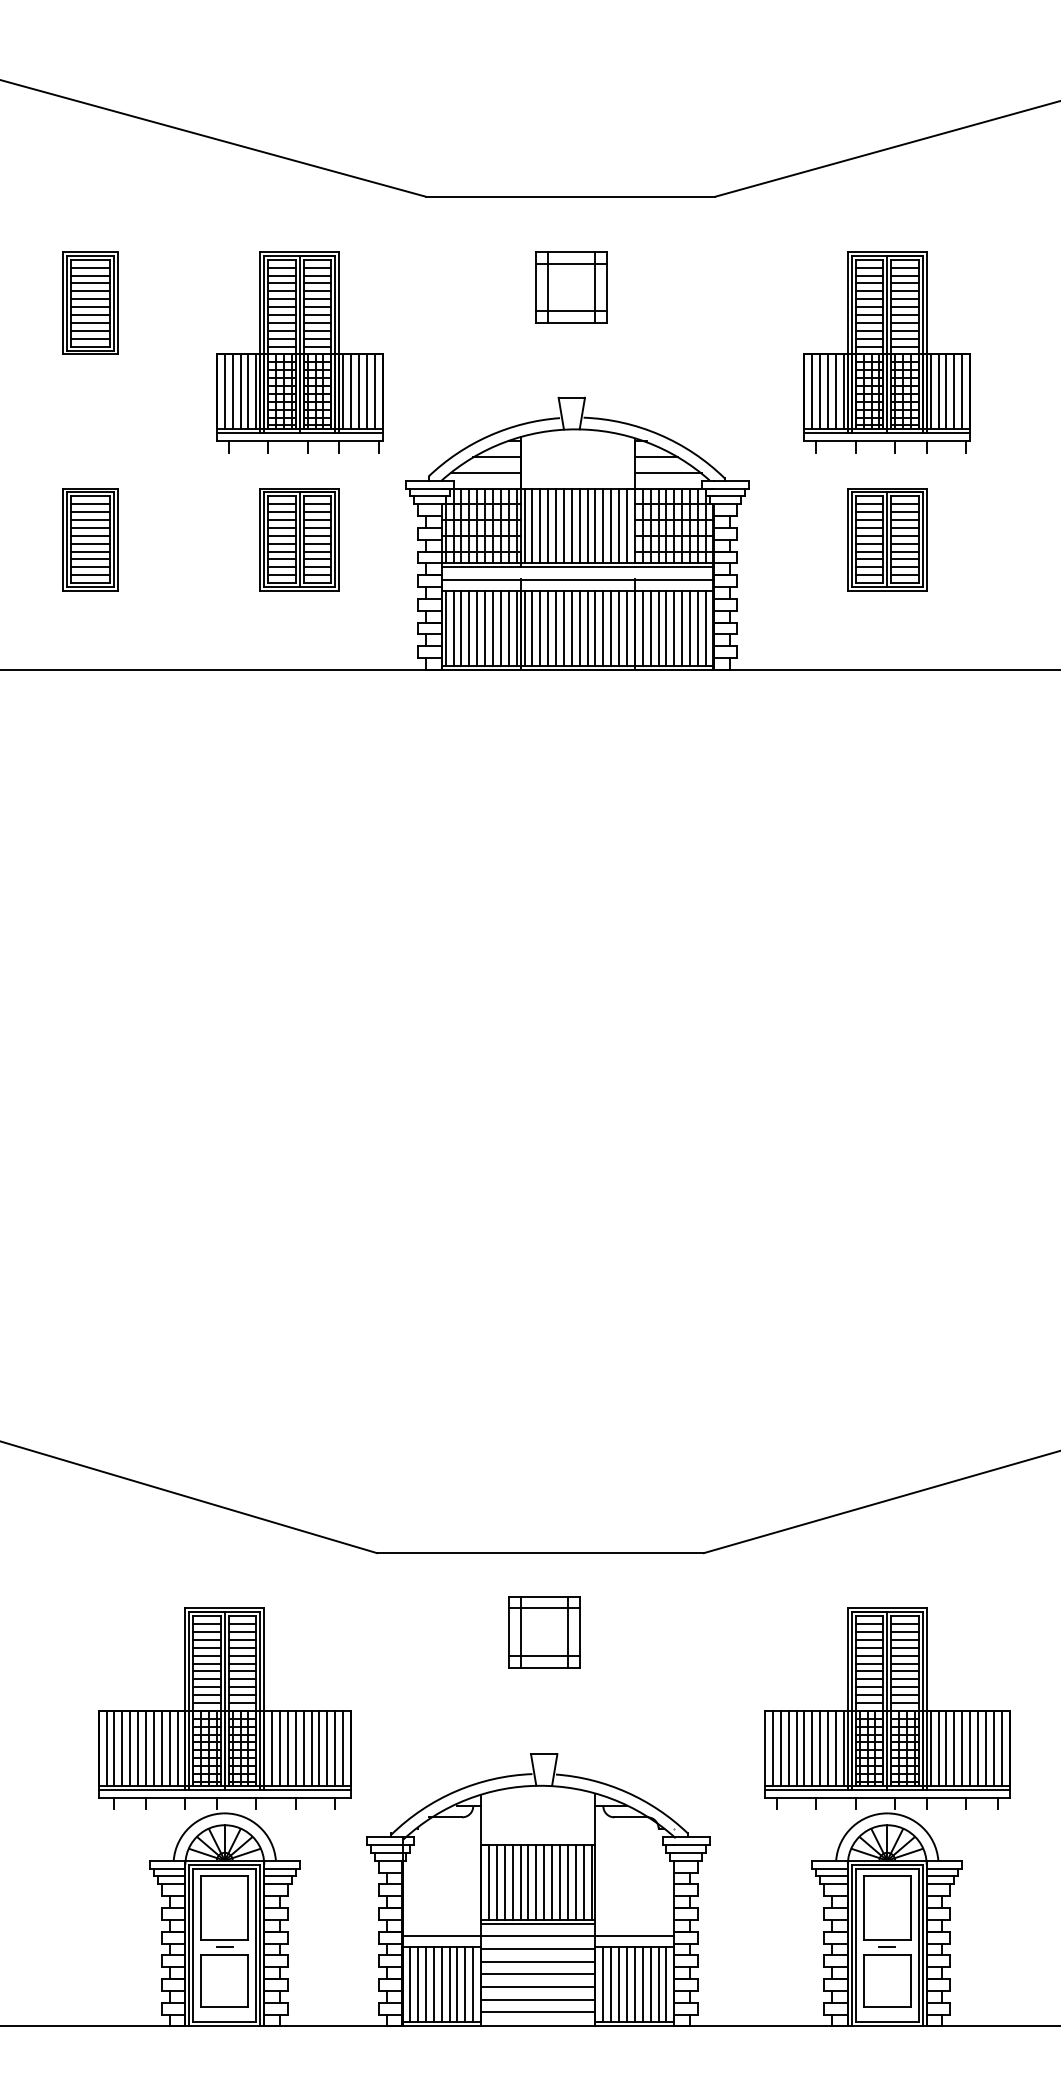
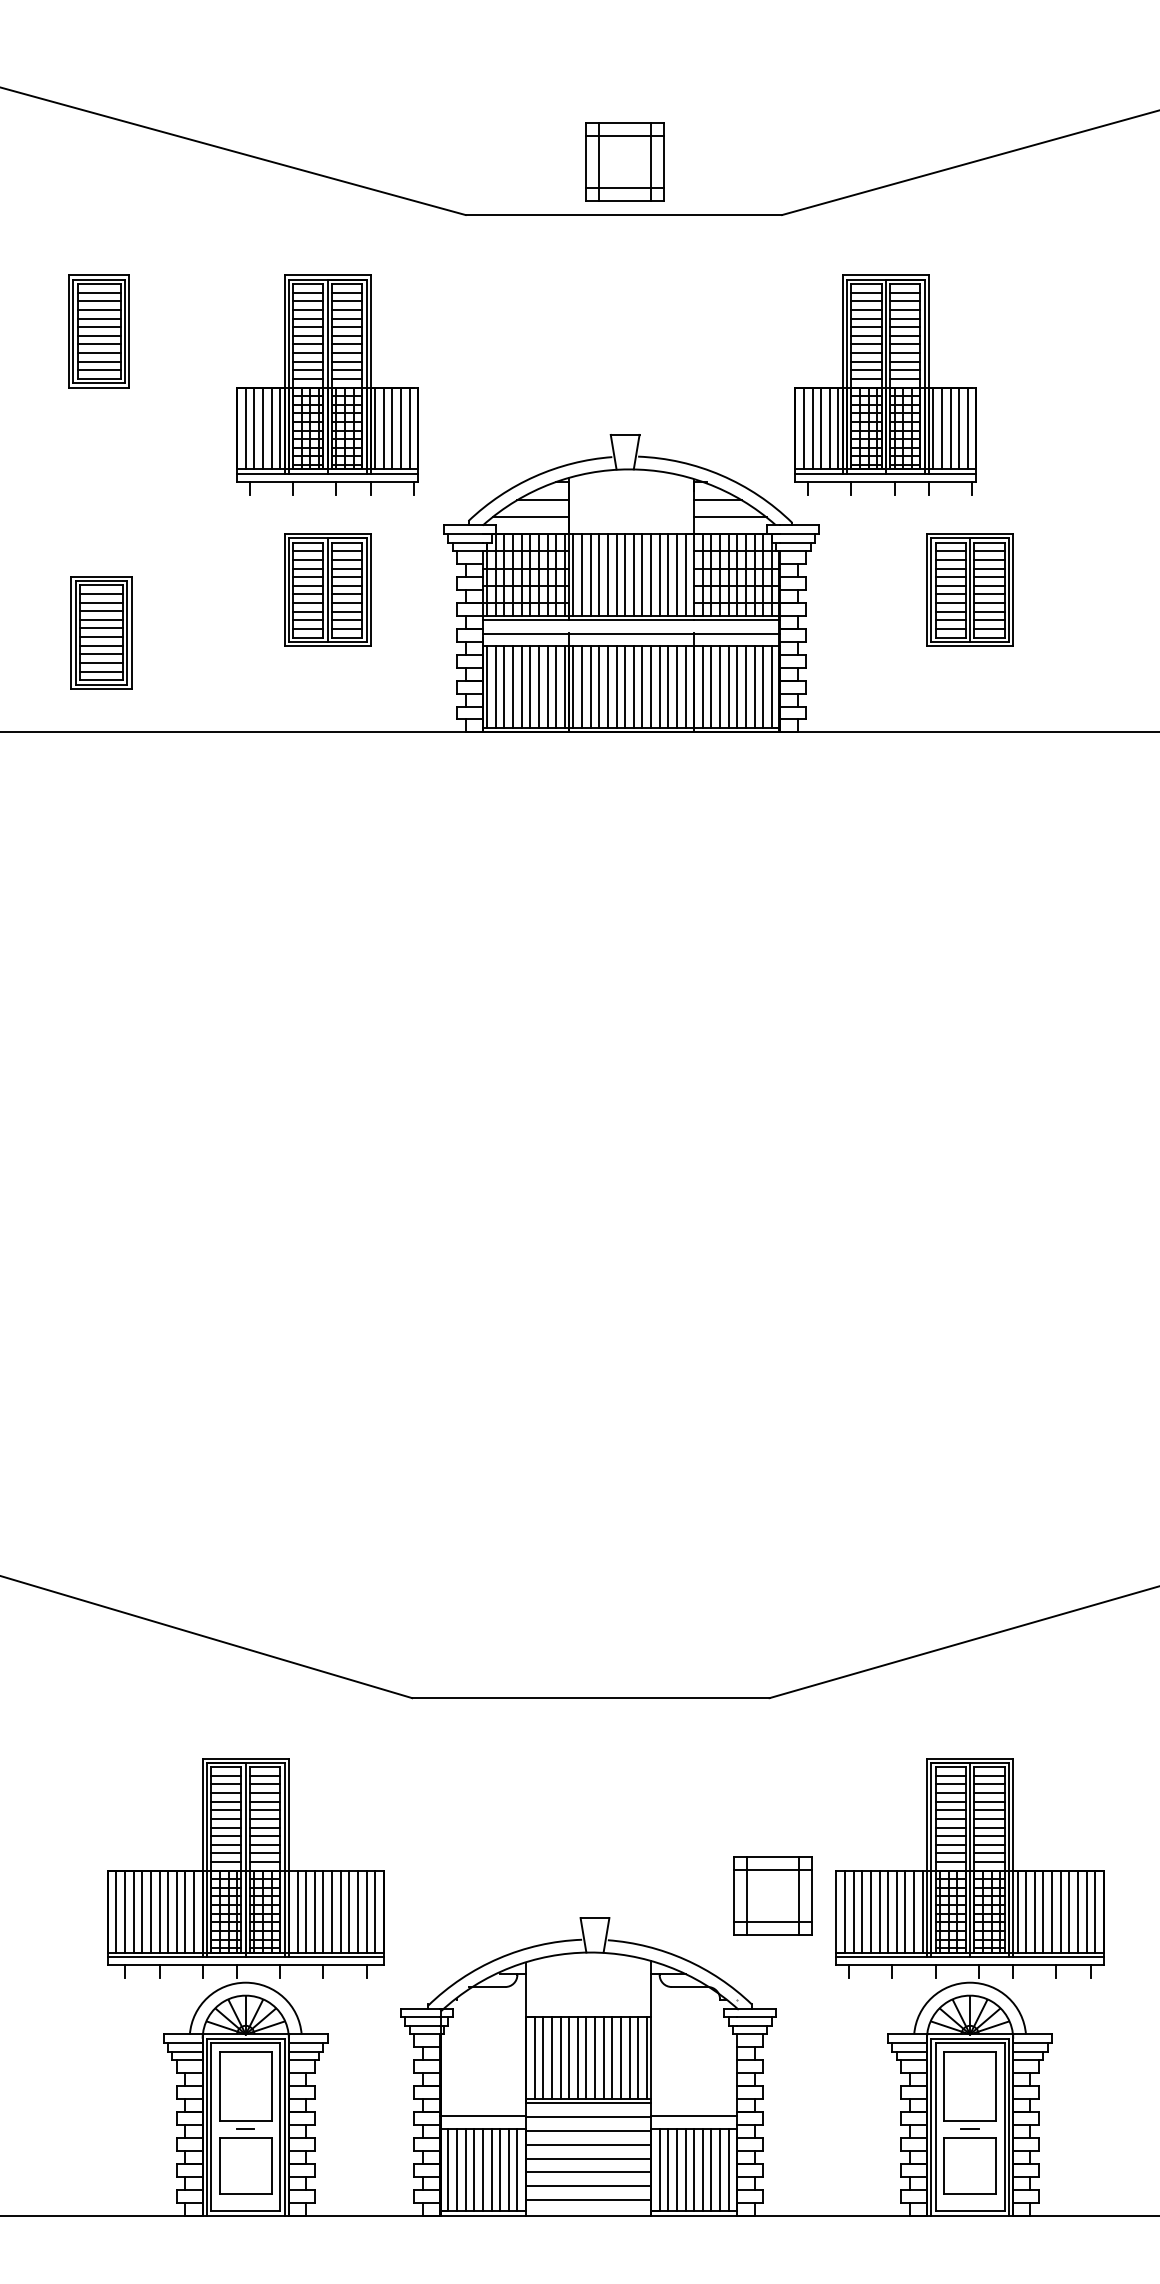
part: (571, 287) -> (624, 162), moved
part: (886, 352) -> (885, 385), moved
part: (90, 539) -> (101, 632), moved
part: (544, 1632) -> (773, 1896), moved

